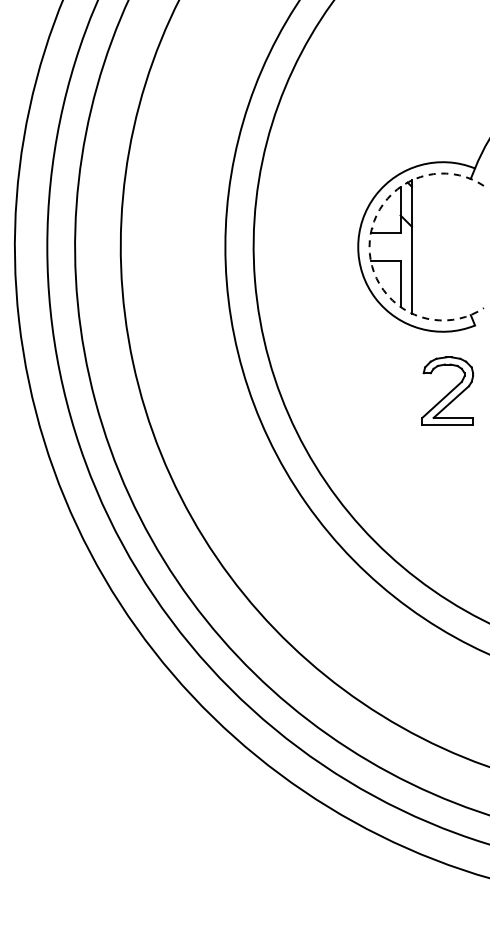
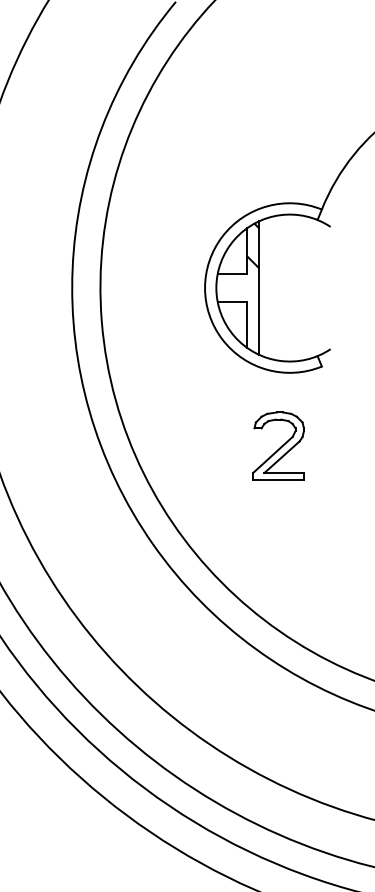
arc: (369, 247) -> (216, 288), dashed -> solid
part: (447, 390) -> (278, 445), moved

